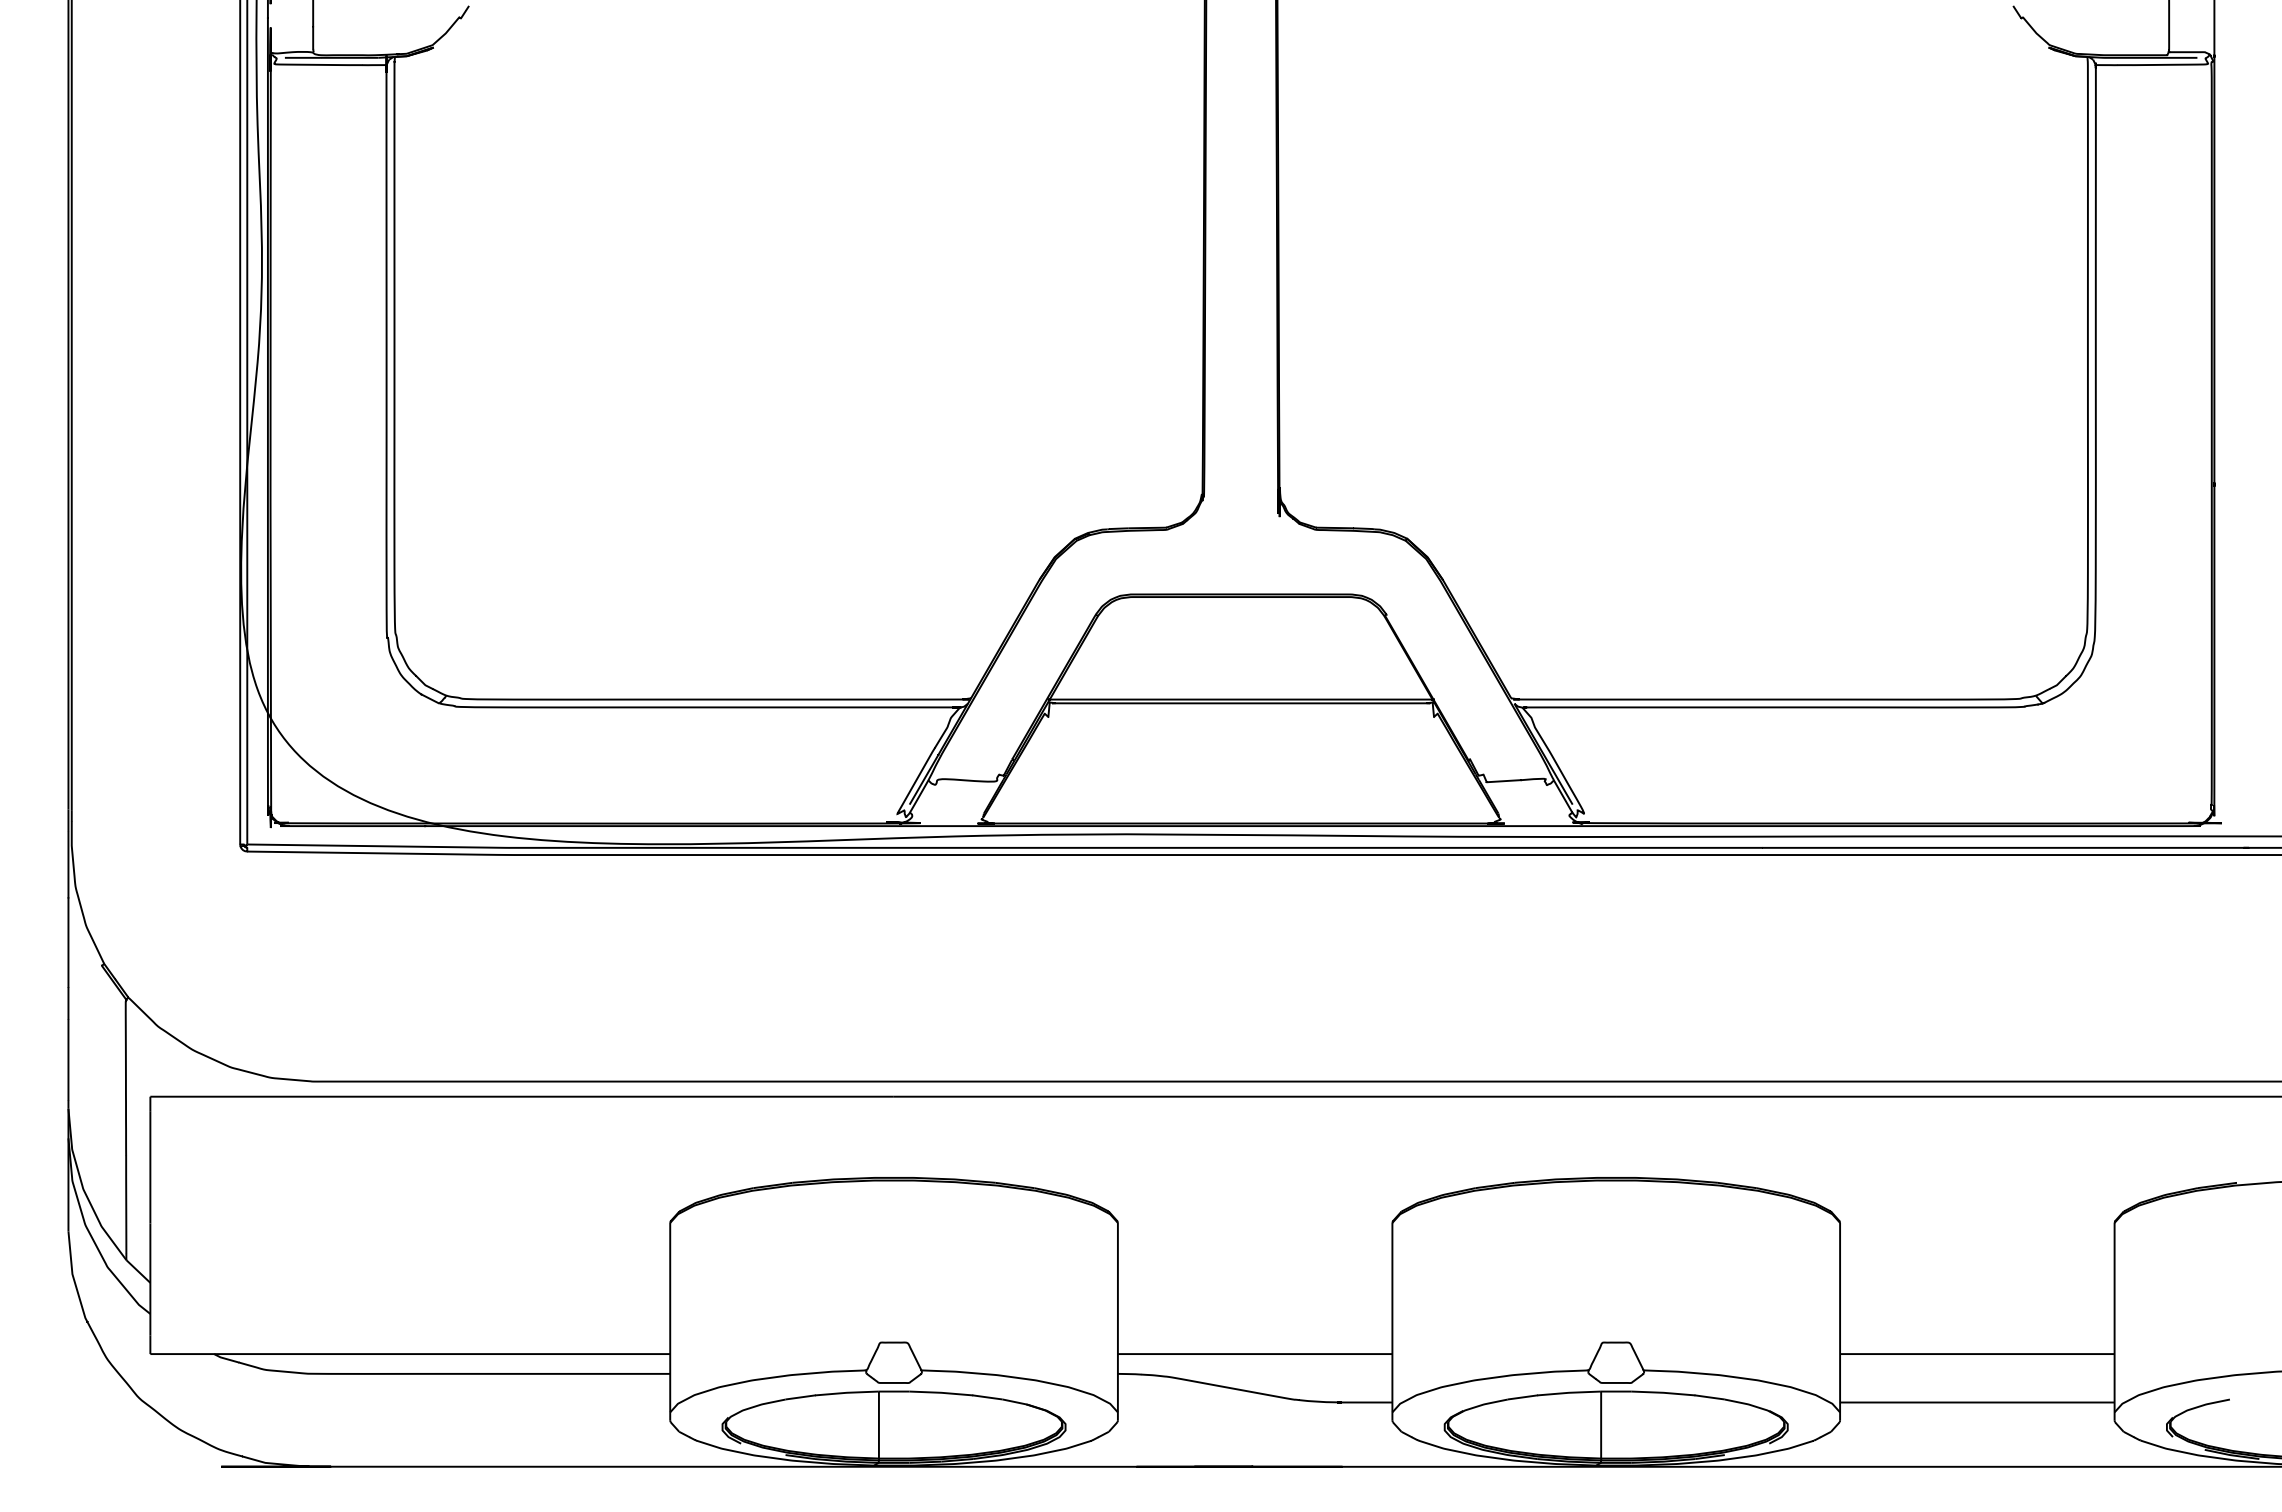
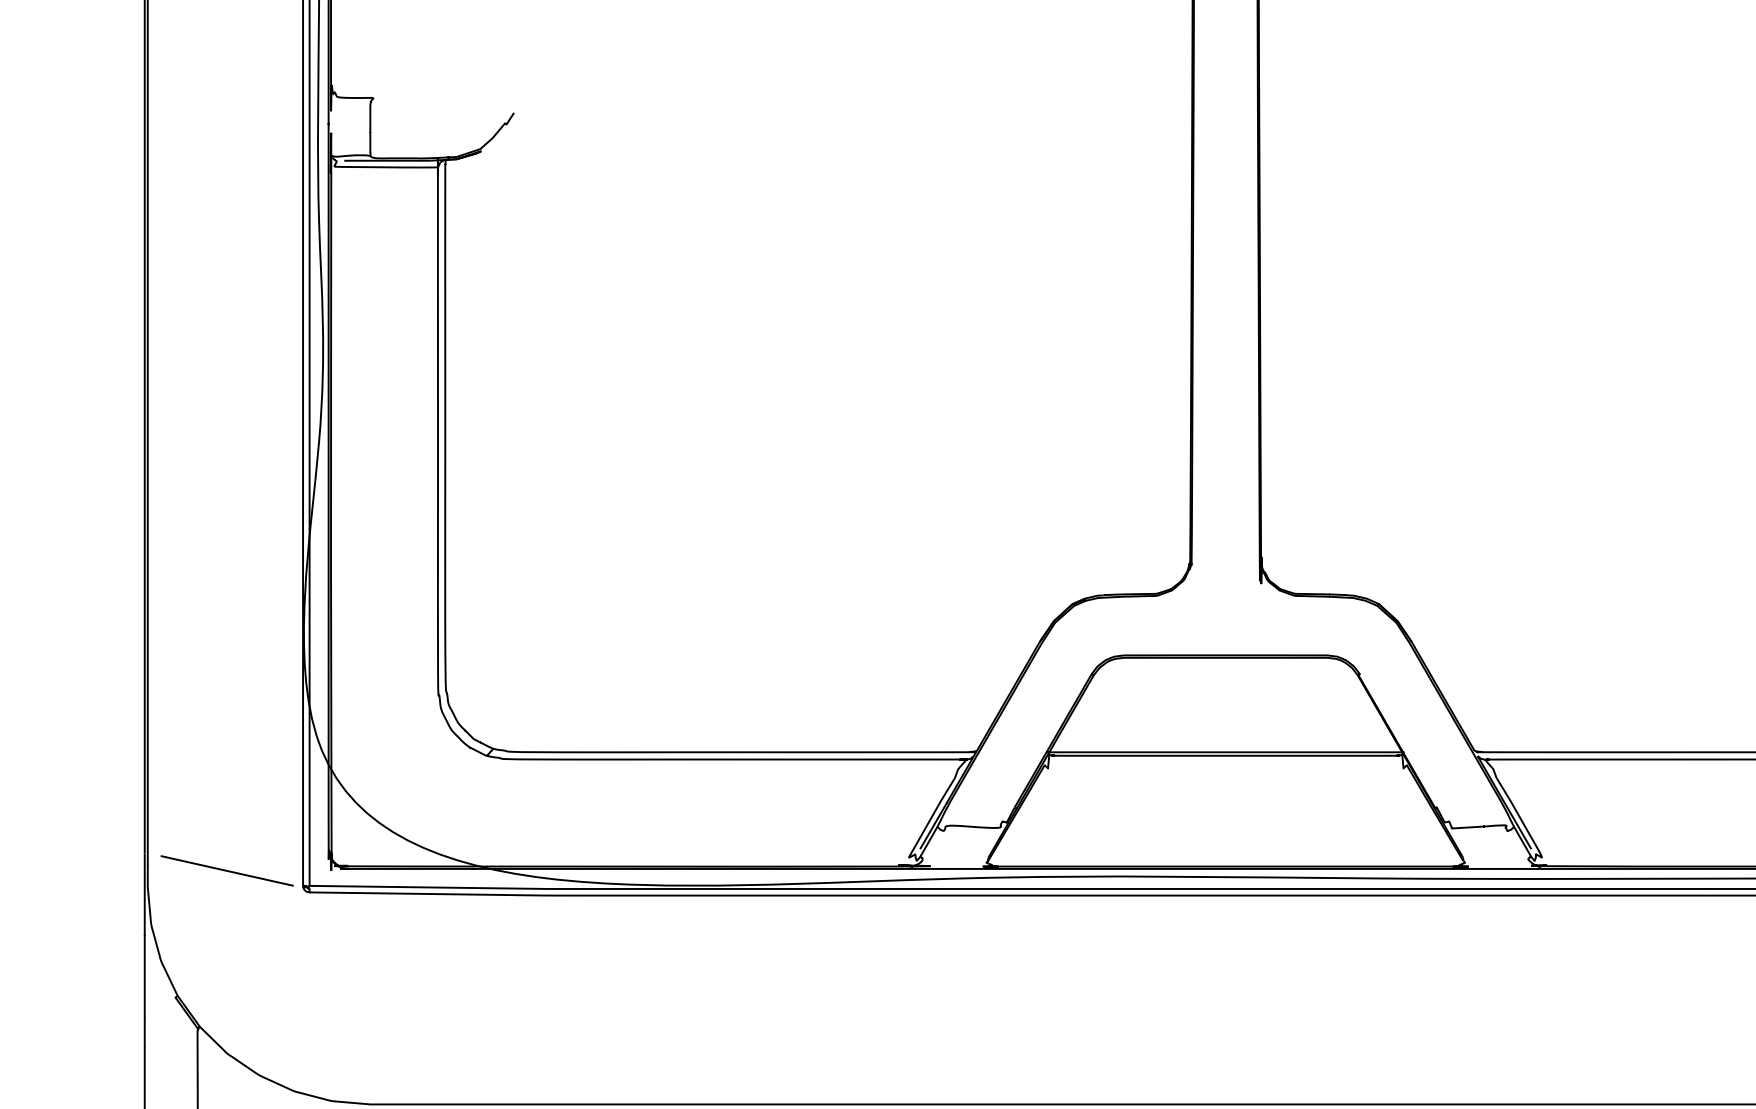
line: (157, 828) -> (226, 871), added

